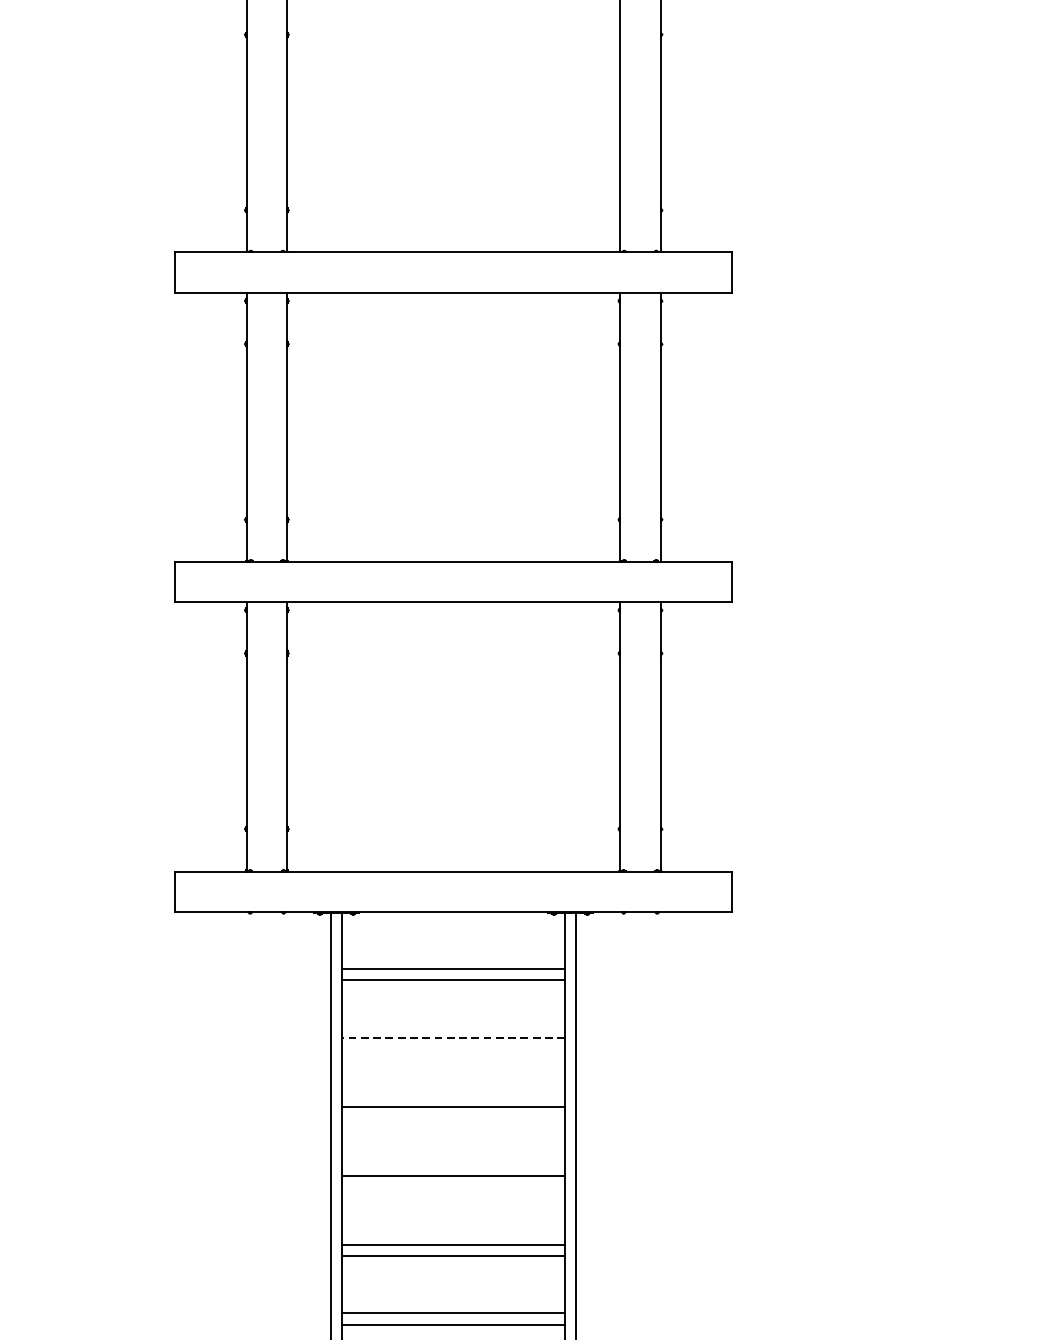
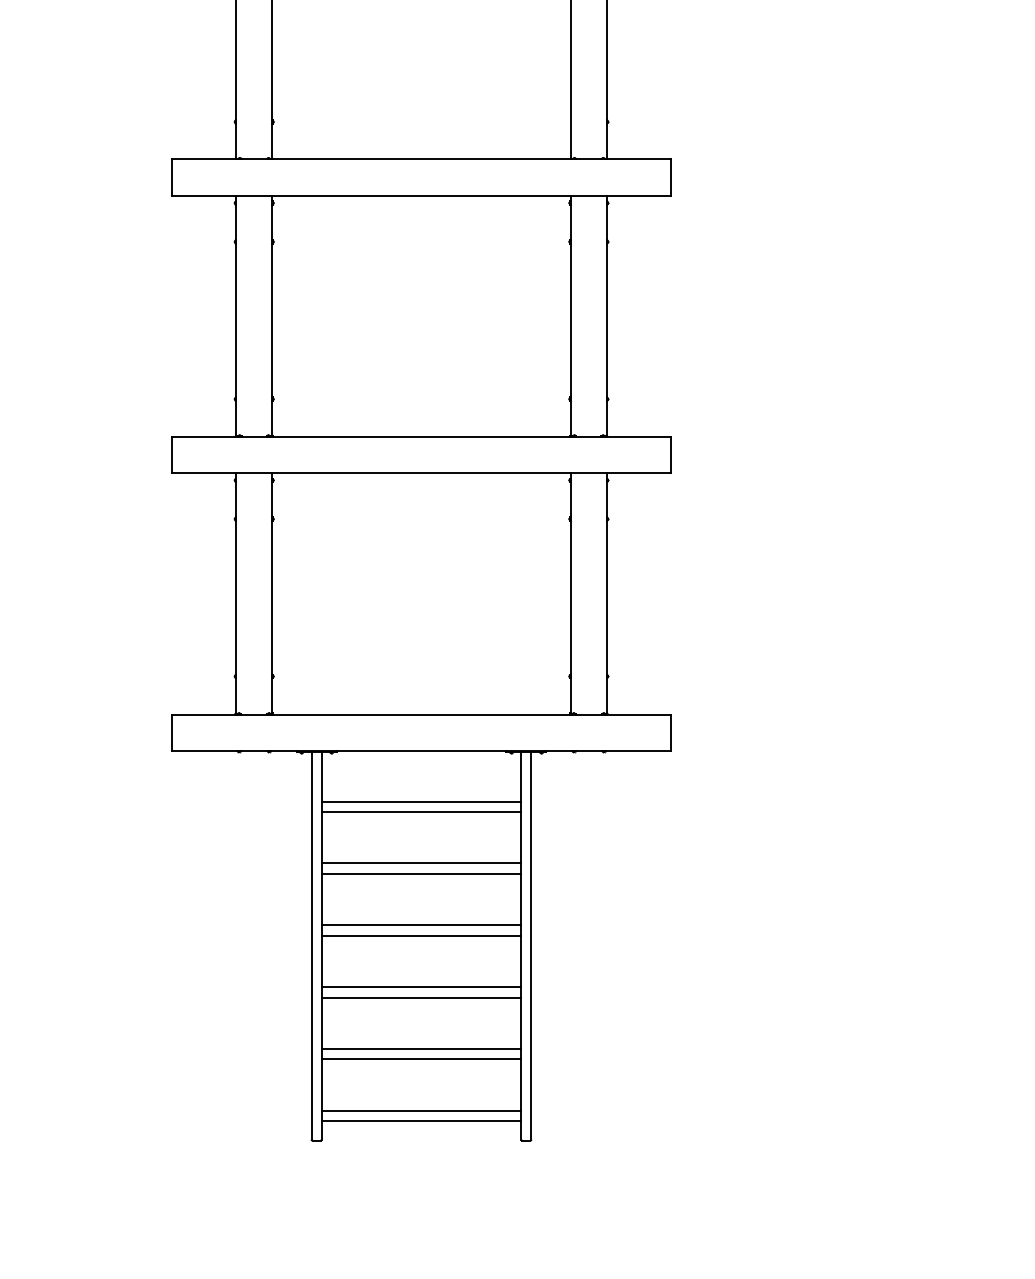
line: (453, 1037) -> (421, 863), dashed -> solid
line: (453, 1048) -> (421, 873), added
line: (453, 1118) -> (421, 935), added
line: (453, 1187) -> (421, 997), added

